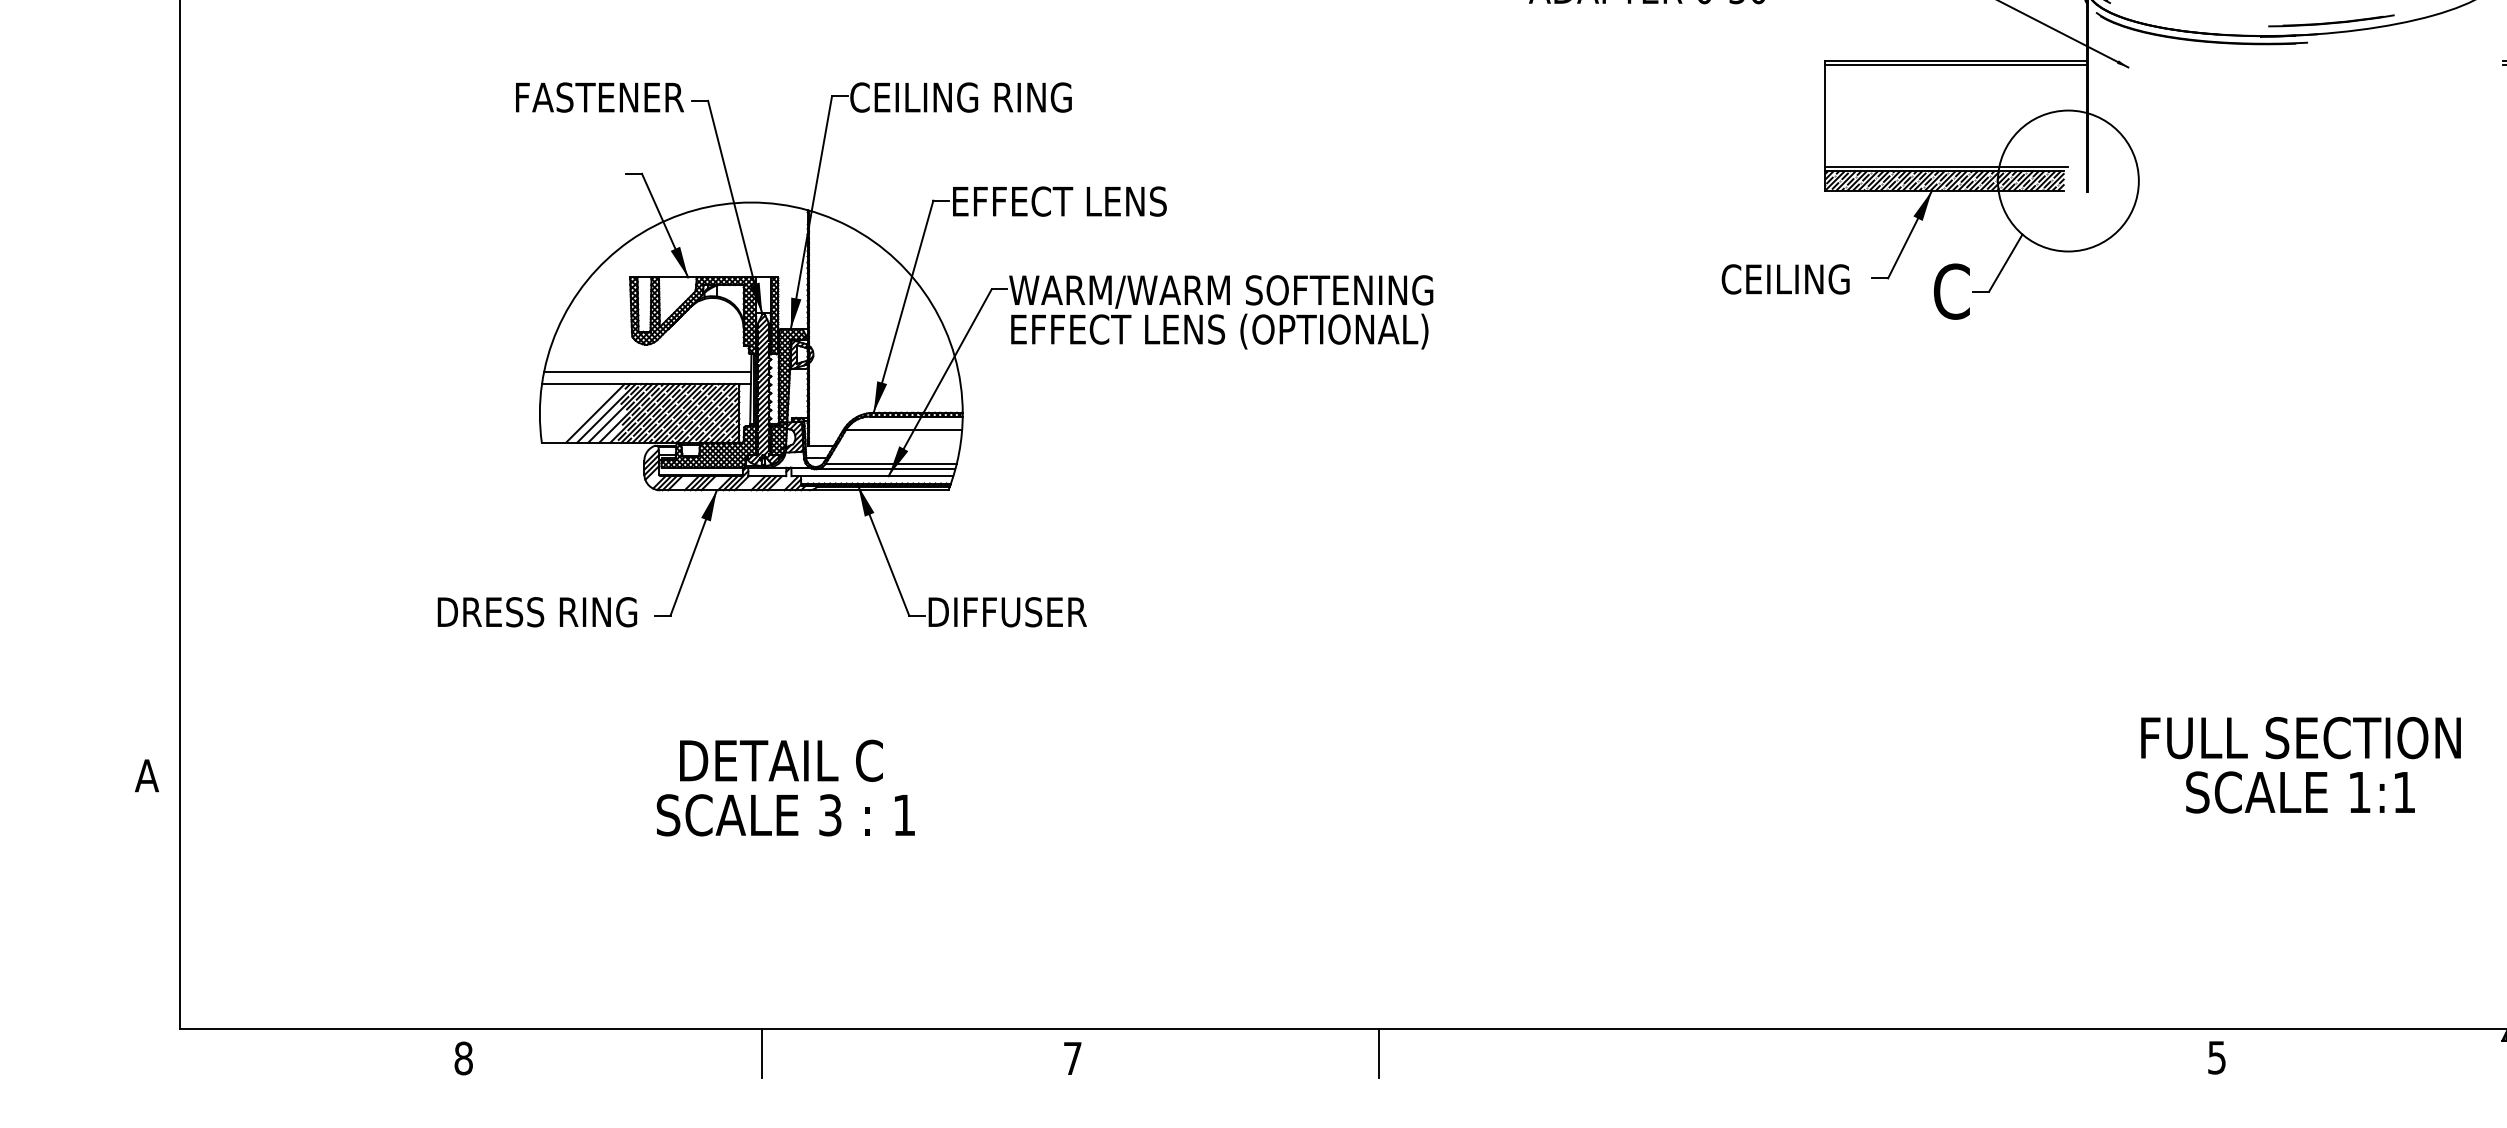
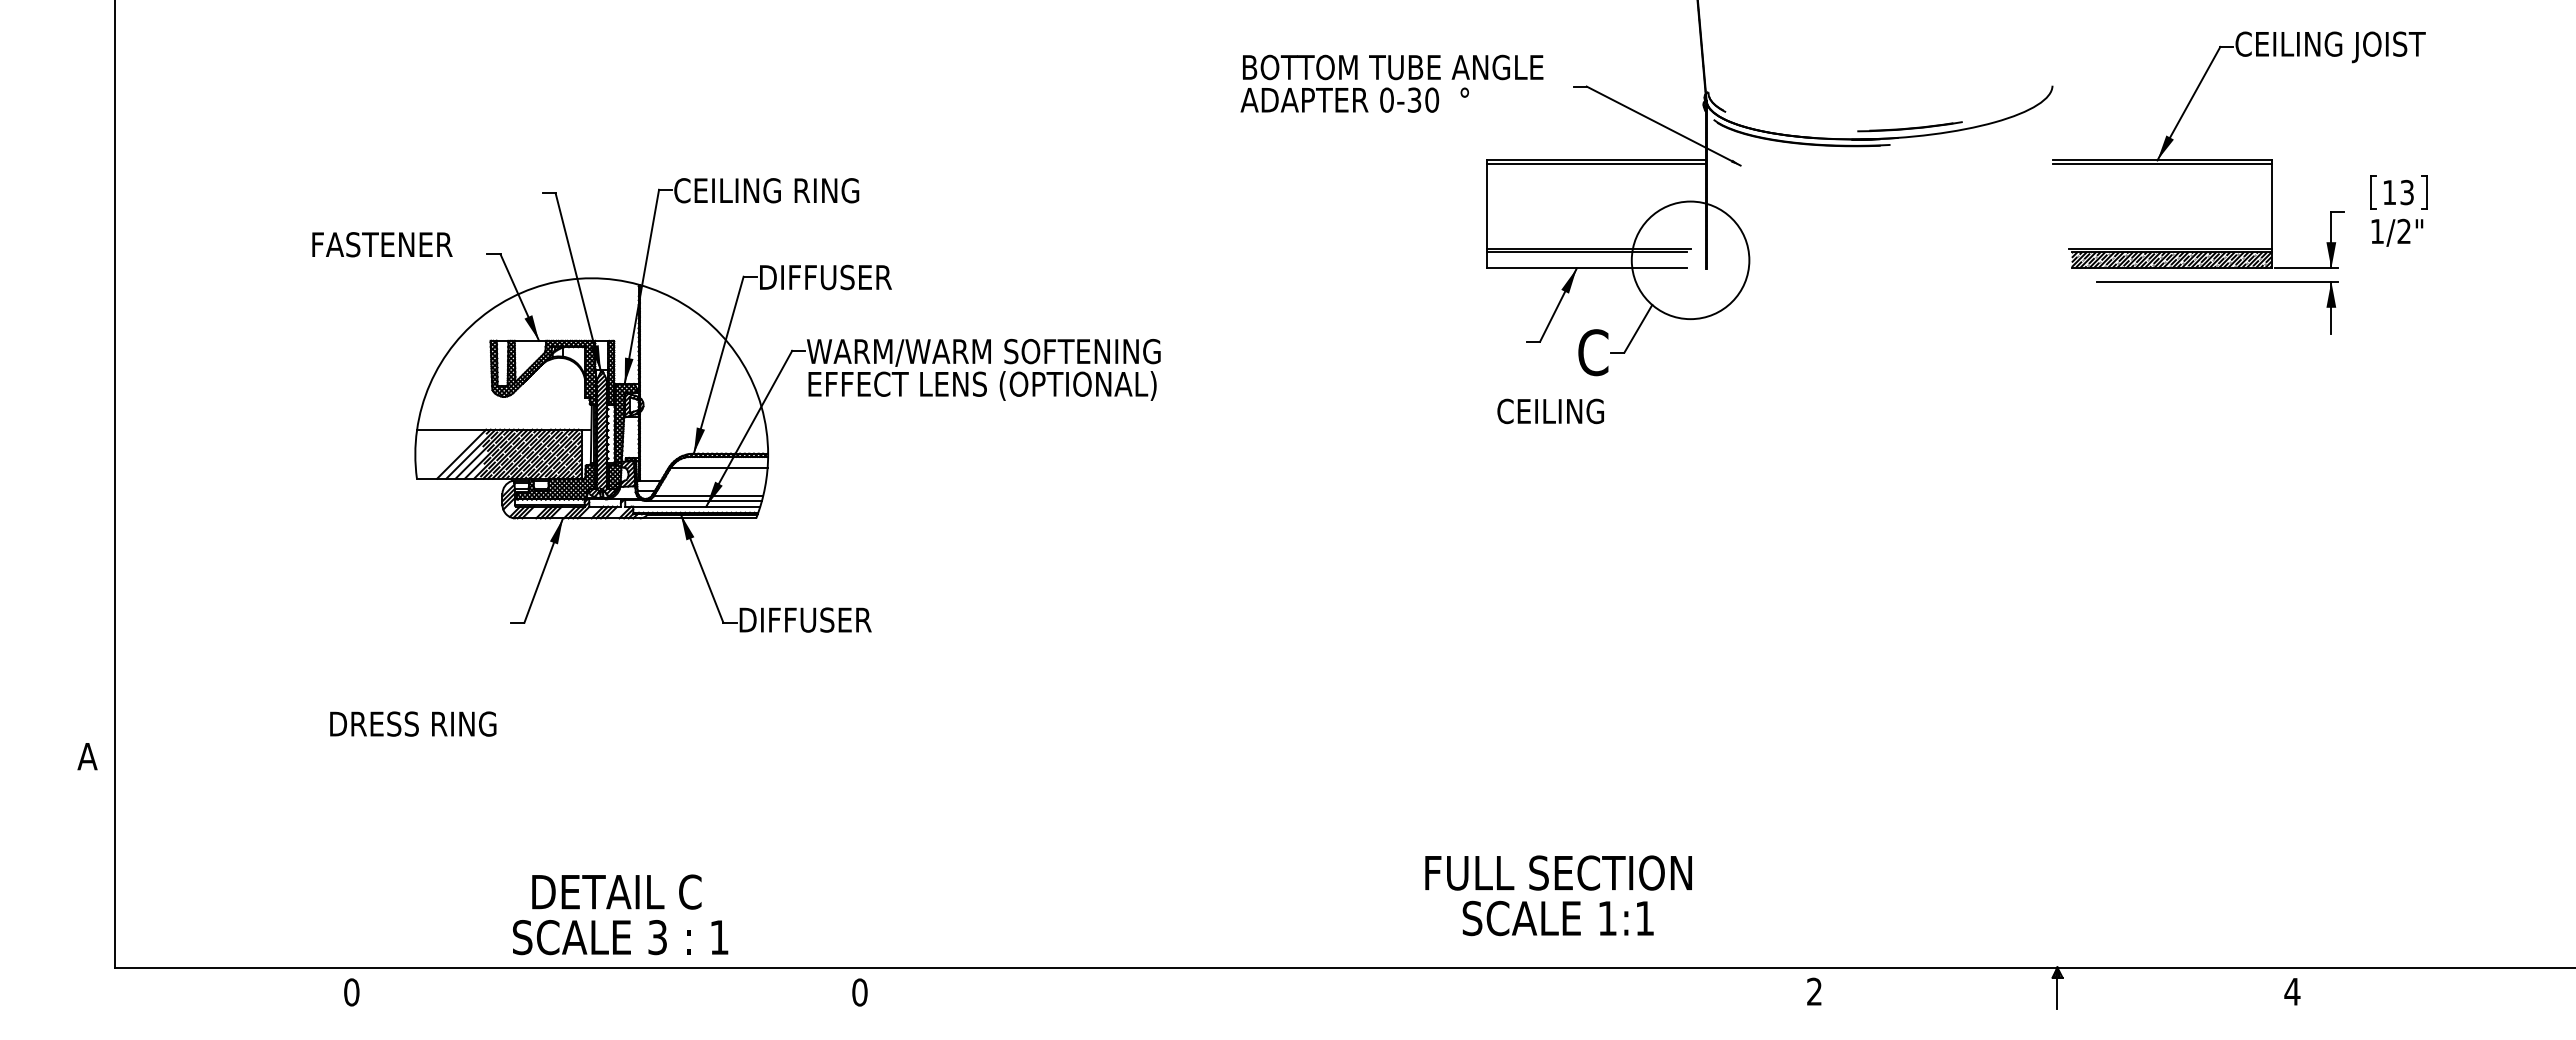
text: (600, 97) -> (382, 244), moved
hatch: (1944, 181) -> (1587, 260), removed
text: (1061, 201) -> (850, 277), EFFECT LENS -> DIFFUSER
text: (1785, 279) -> (1550, 411), moved
line: (646, 371) -> (504, 419), removed
text: (537, 611) -> (413, 723), moved
text: (2300, 764) -> (1558, 895), moved
text: (785, 787) -> (620, 914), moved
line: (761, 1052) -> (600, 987), removed
line: (1379, 1052) -> (1115, 987), removed
text: (2216, 1057) -> (1814, 991), 5 -> 2
text: (463, 1058) -> (351, 992), 8 -> 0
text: (1072, 1058) -> (859, 992), 7 -> 0

